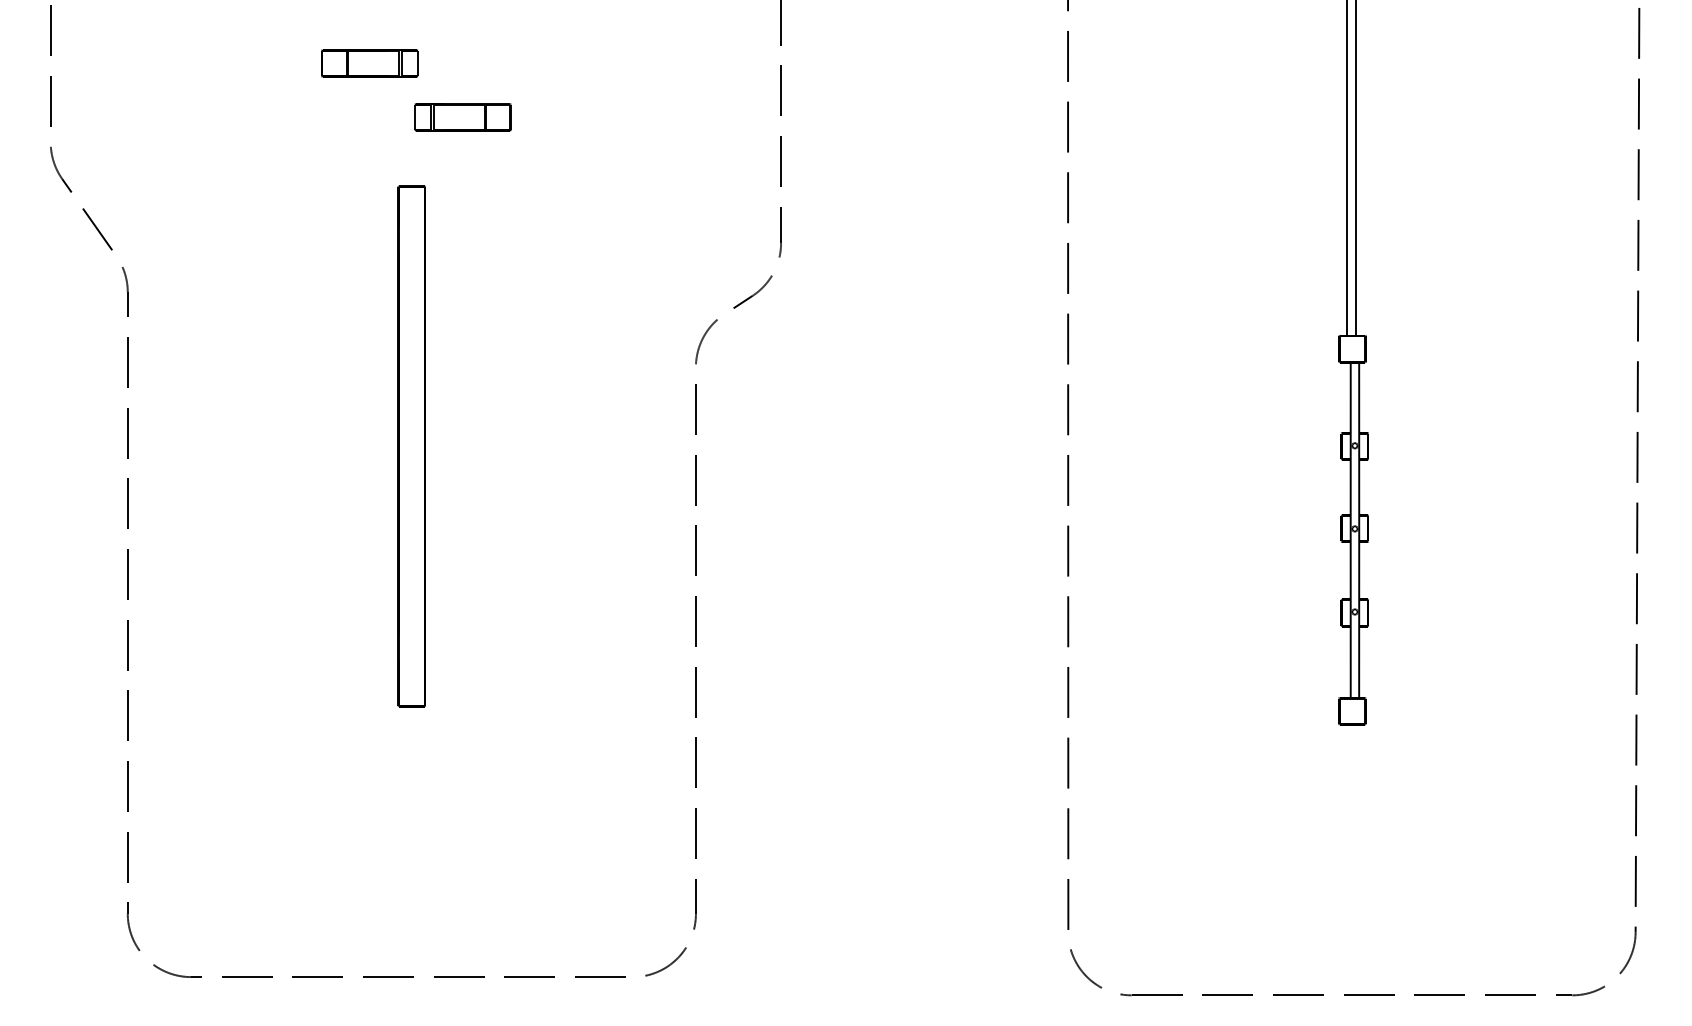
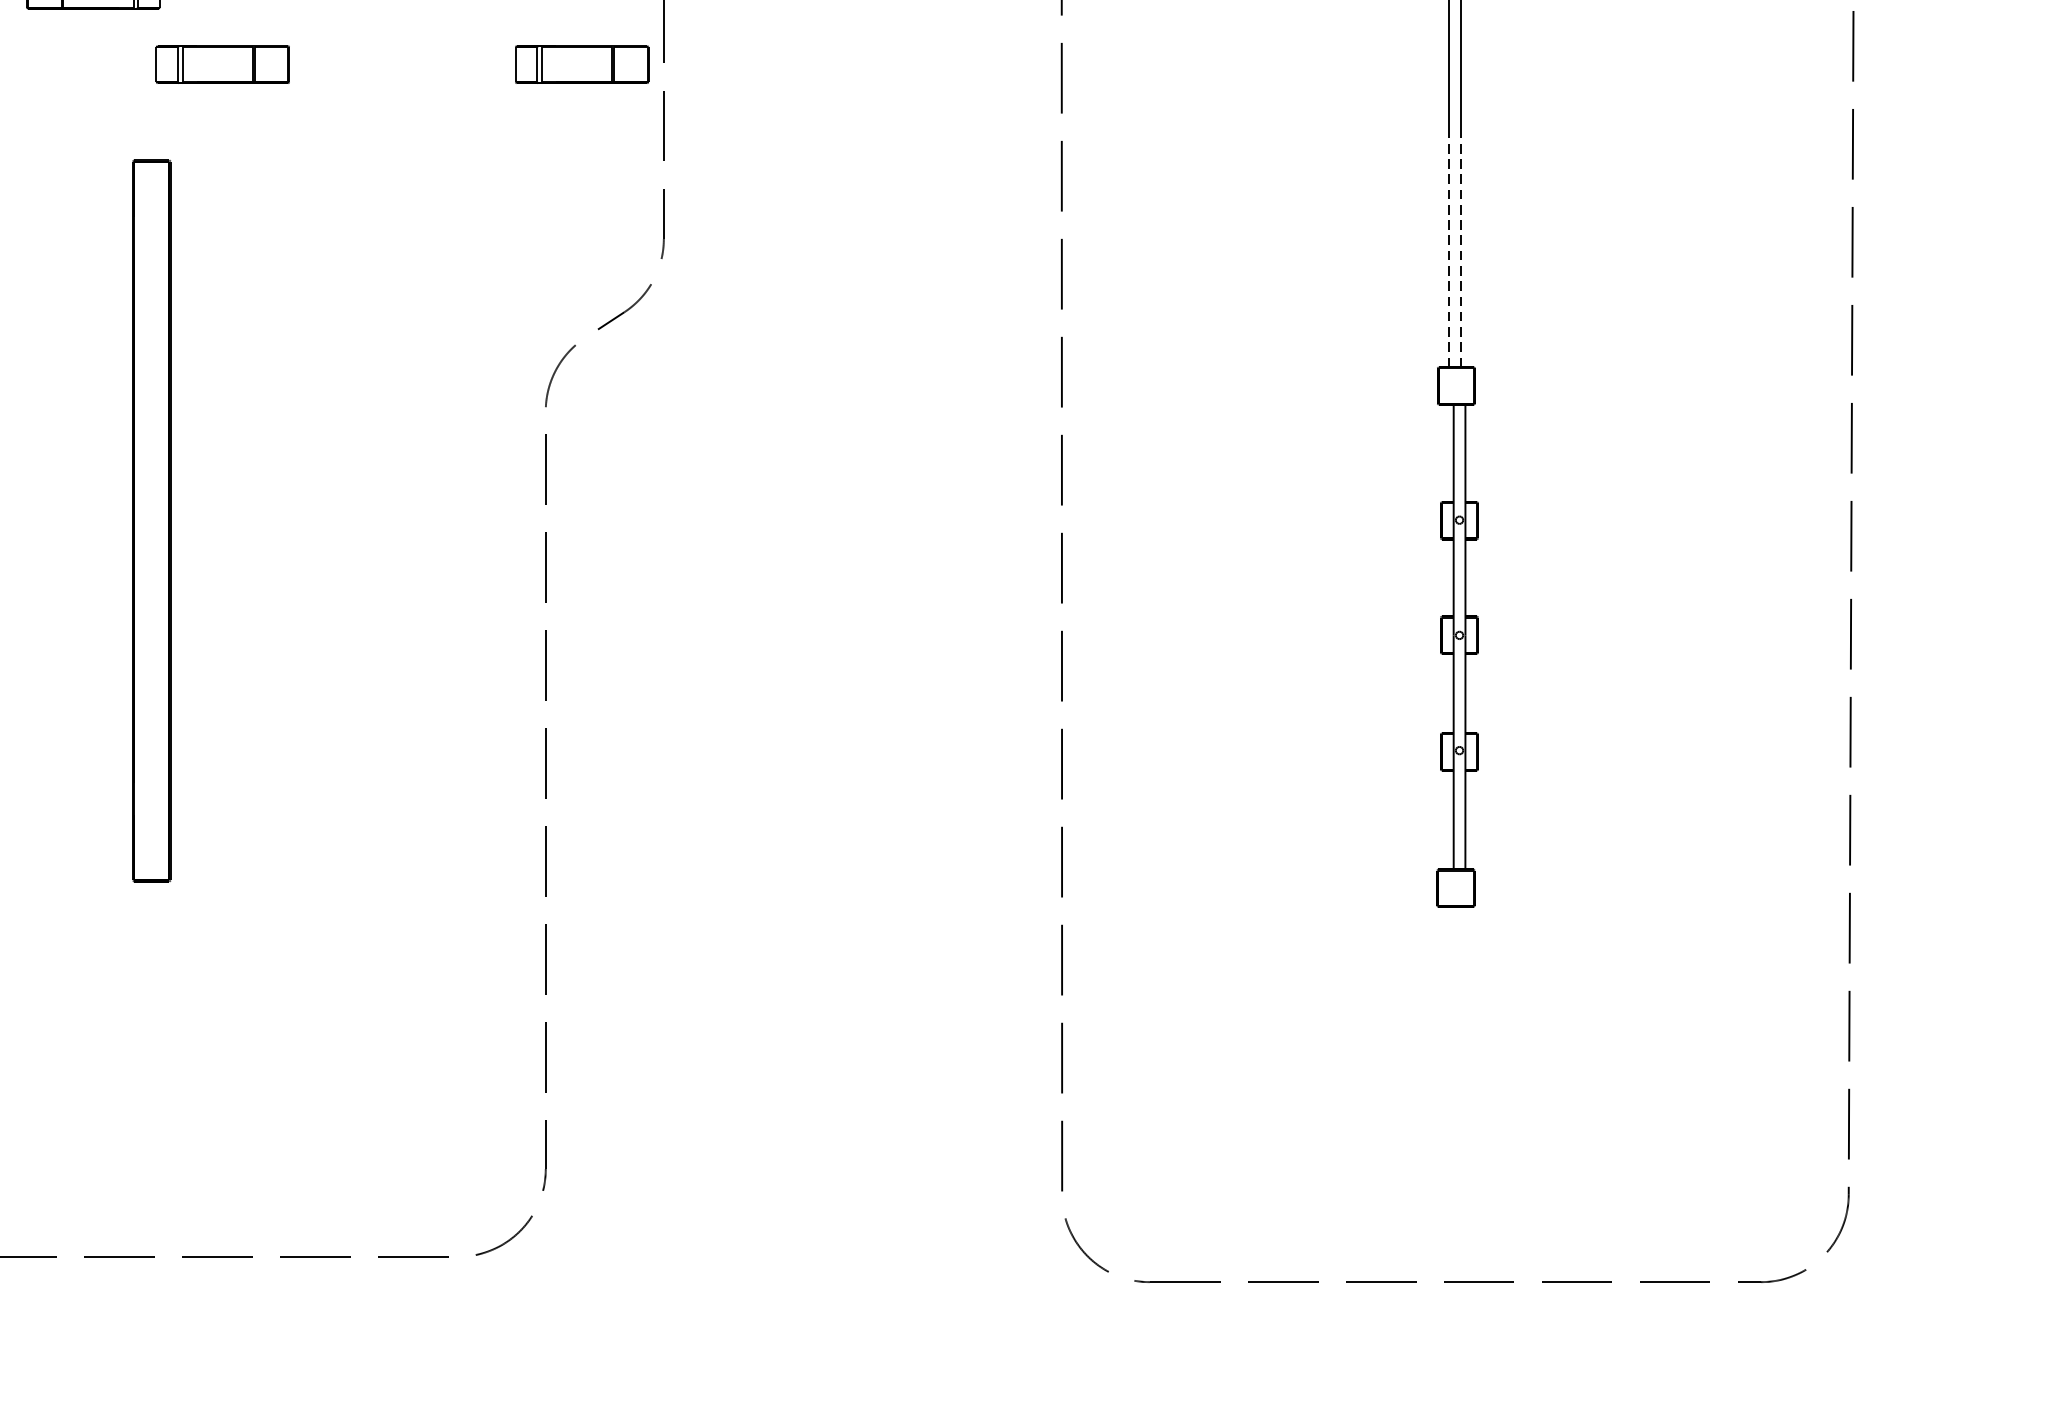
part: (721, 117) -> (581, 64), added
line: (1347, 250) -> (1449, 249), solid -> dashed
line: (1355, 250) -> (1460, 249), solid -> dashed

